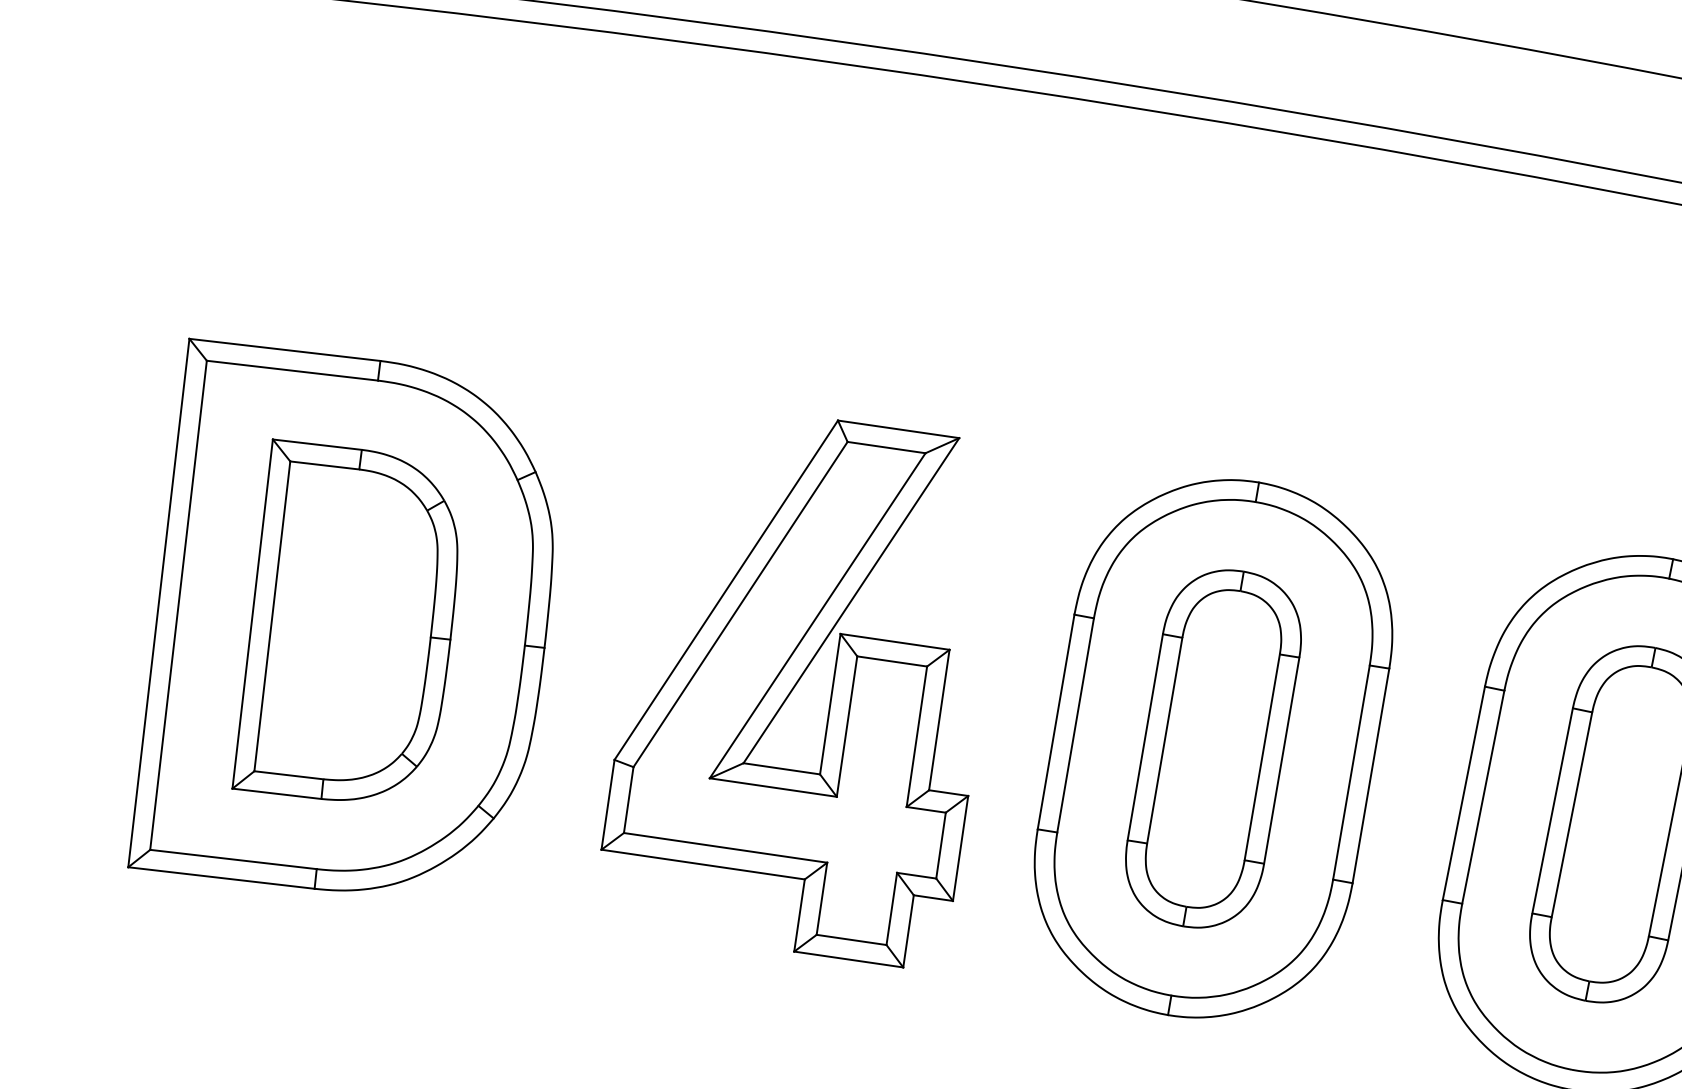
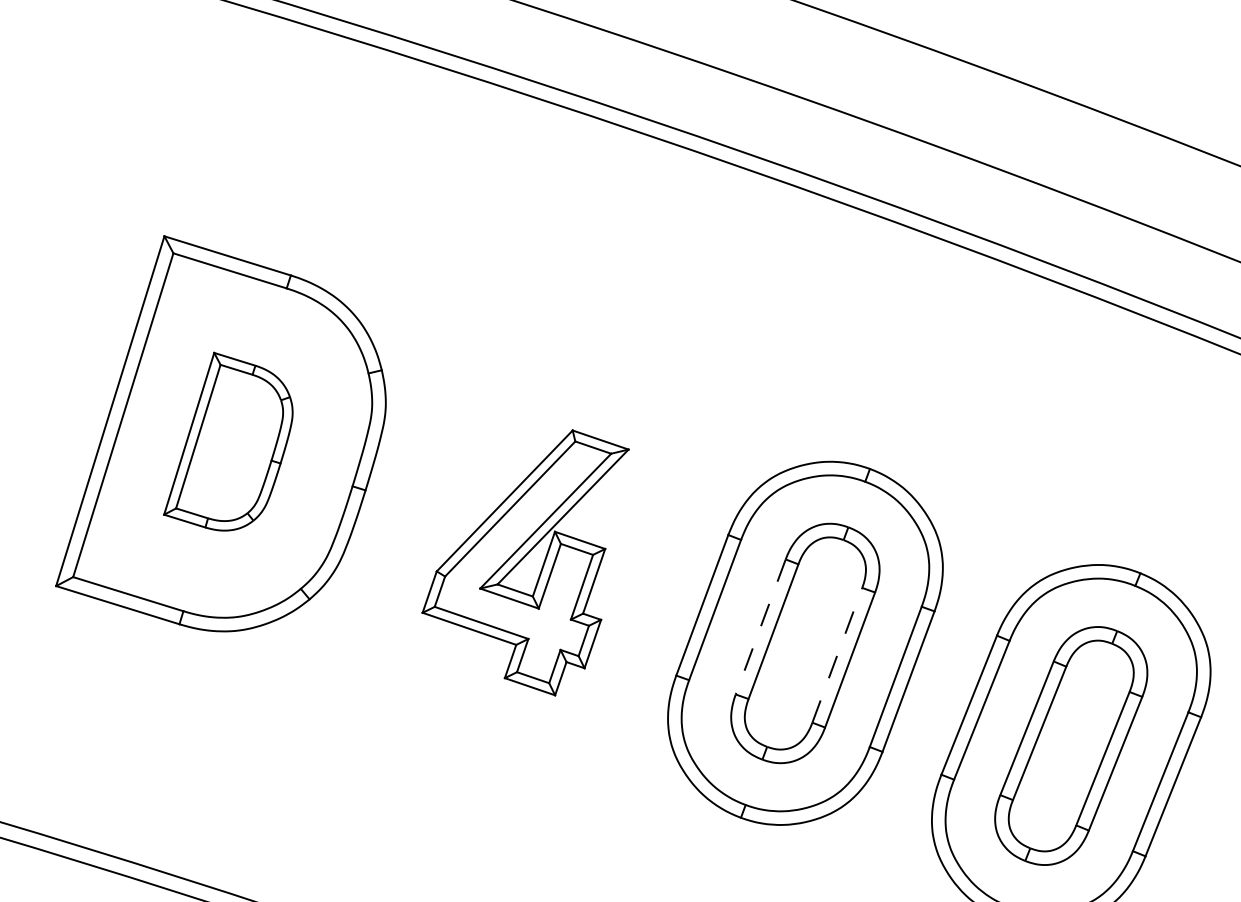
part: (335, 614) -> (228, 441), size x0.7
part: (792, 708) -> (525, 562), size x0.7
line: (1144, 736) -> (760, 626), solid -> dashed
line: (1262, 757) -> (837, 655), solid -> dashed

